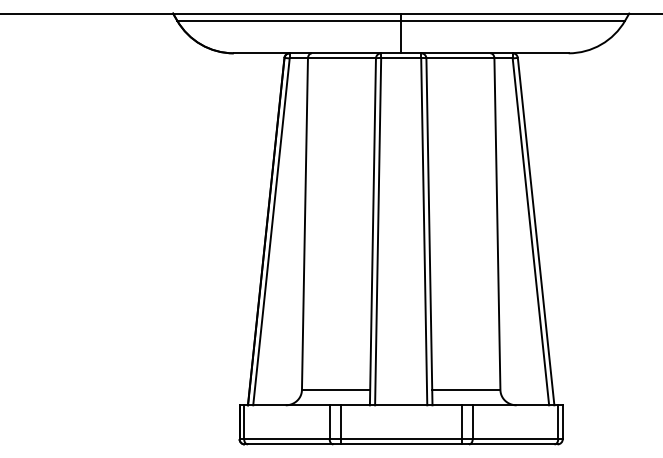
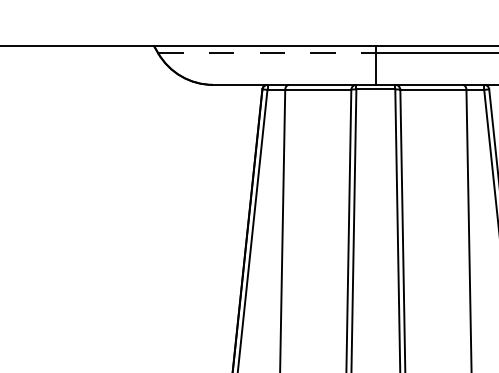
line: (289, 20) -> (267, 52), solid -> dashed

